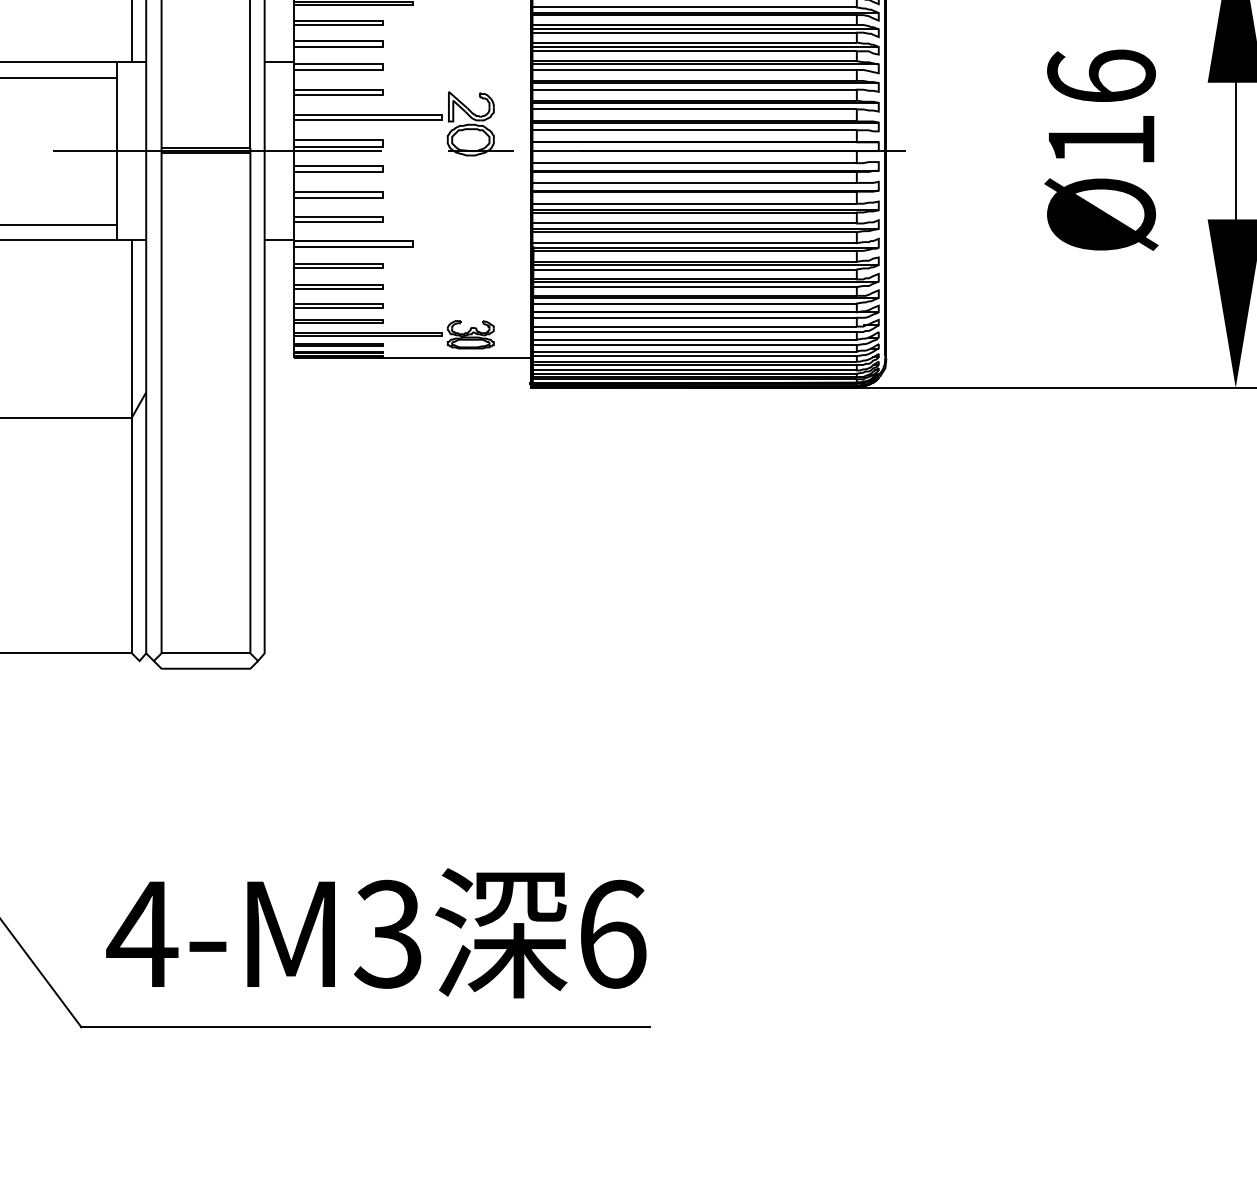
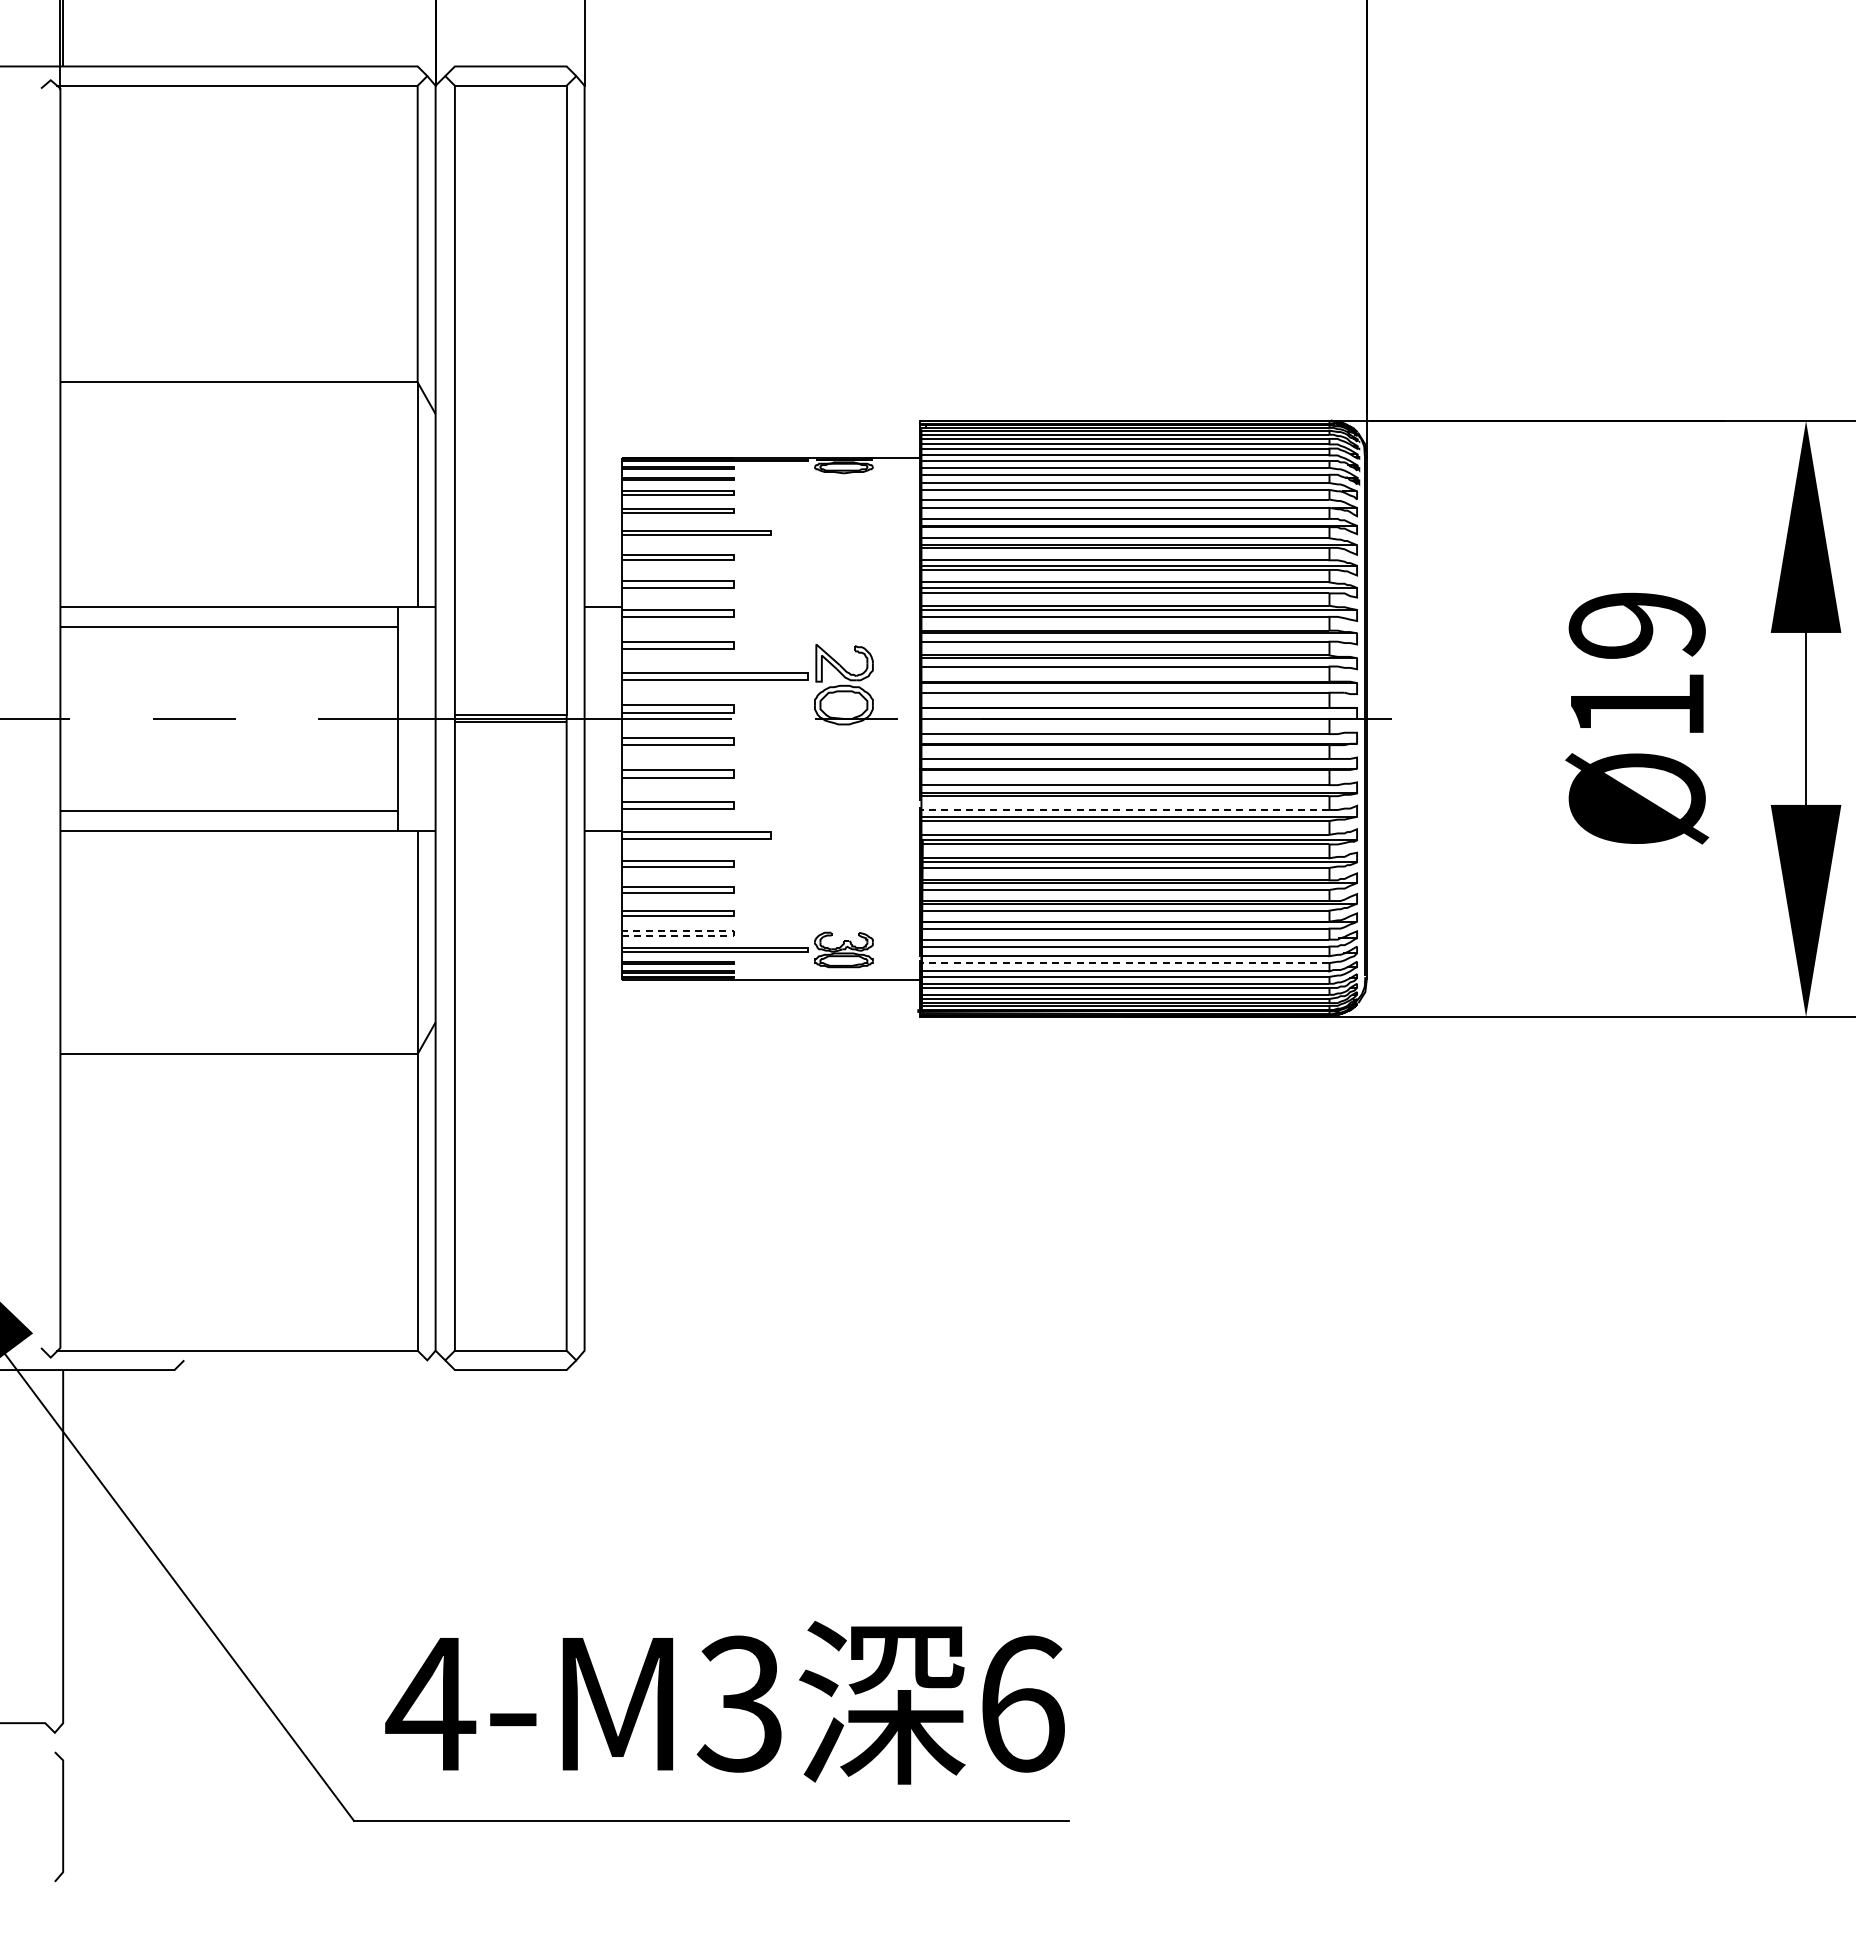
text: (1100, 76) -> (1636, 624), Ø16 -> Ø19
line: (687, 223) -> (1116, 809), solid -> dashed
line: (383, 321) -> (733, 933), solid -> dashed
line: (690, 345) -> (1120, 963), solid -> dashed

